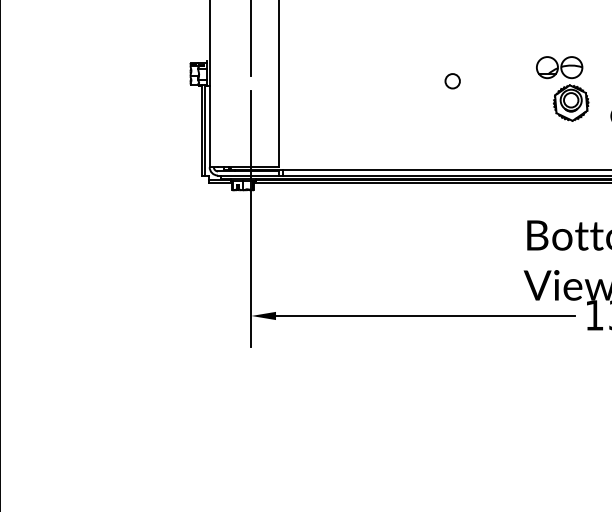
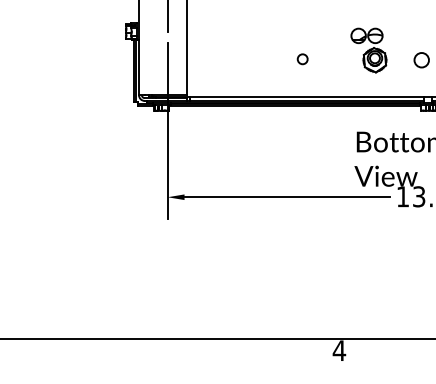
circle: (452, 81) -> (302, 59), moved
part: (561, 88) -> (368, 50), moved

